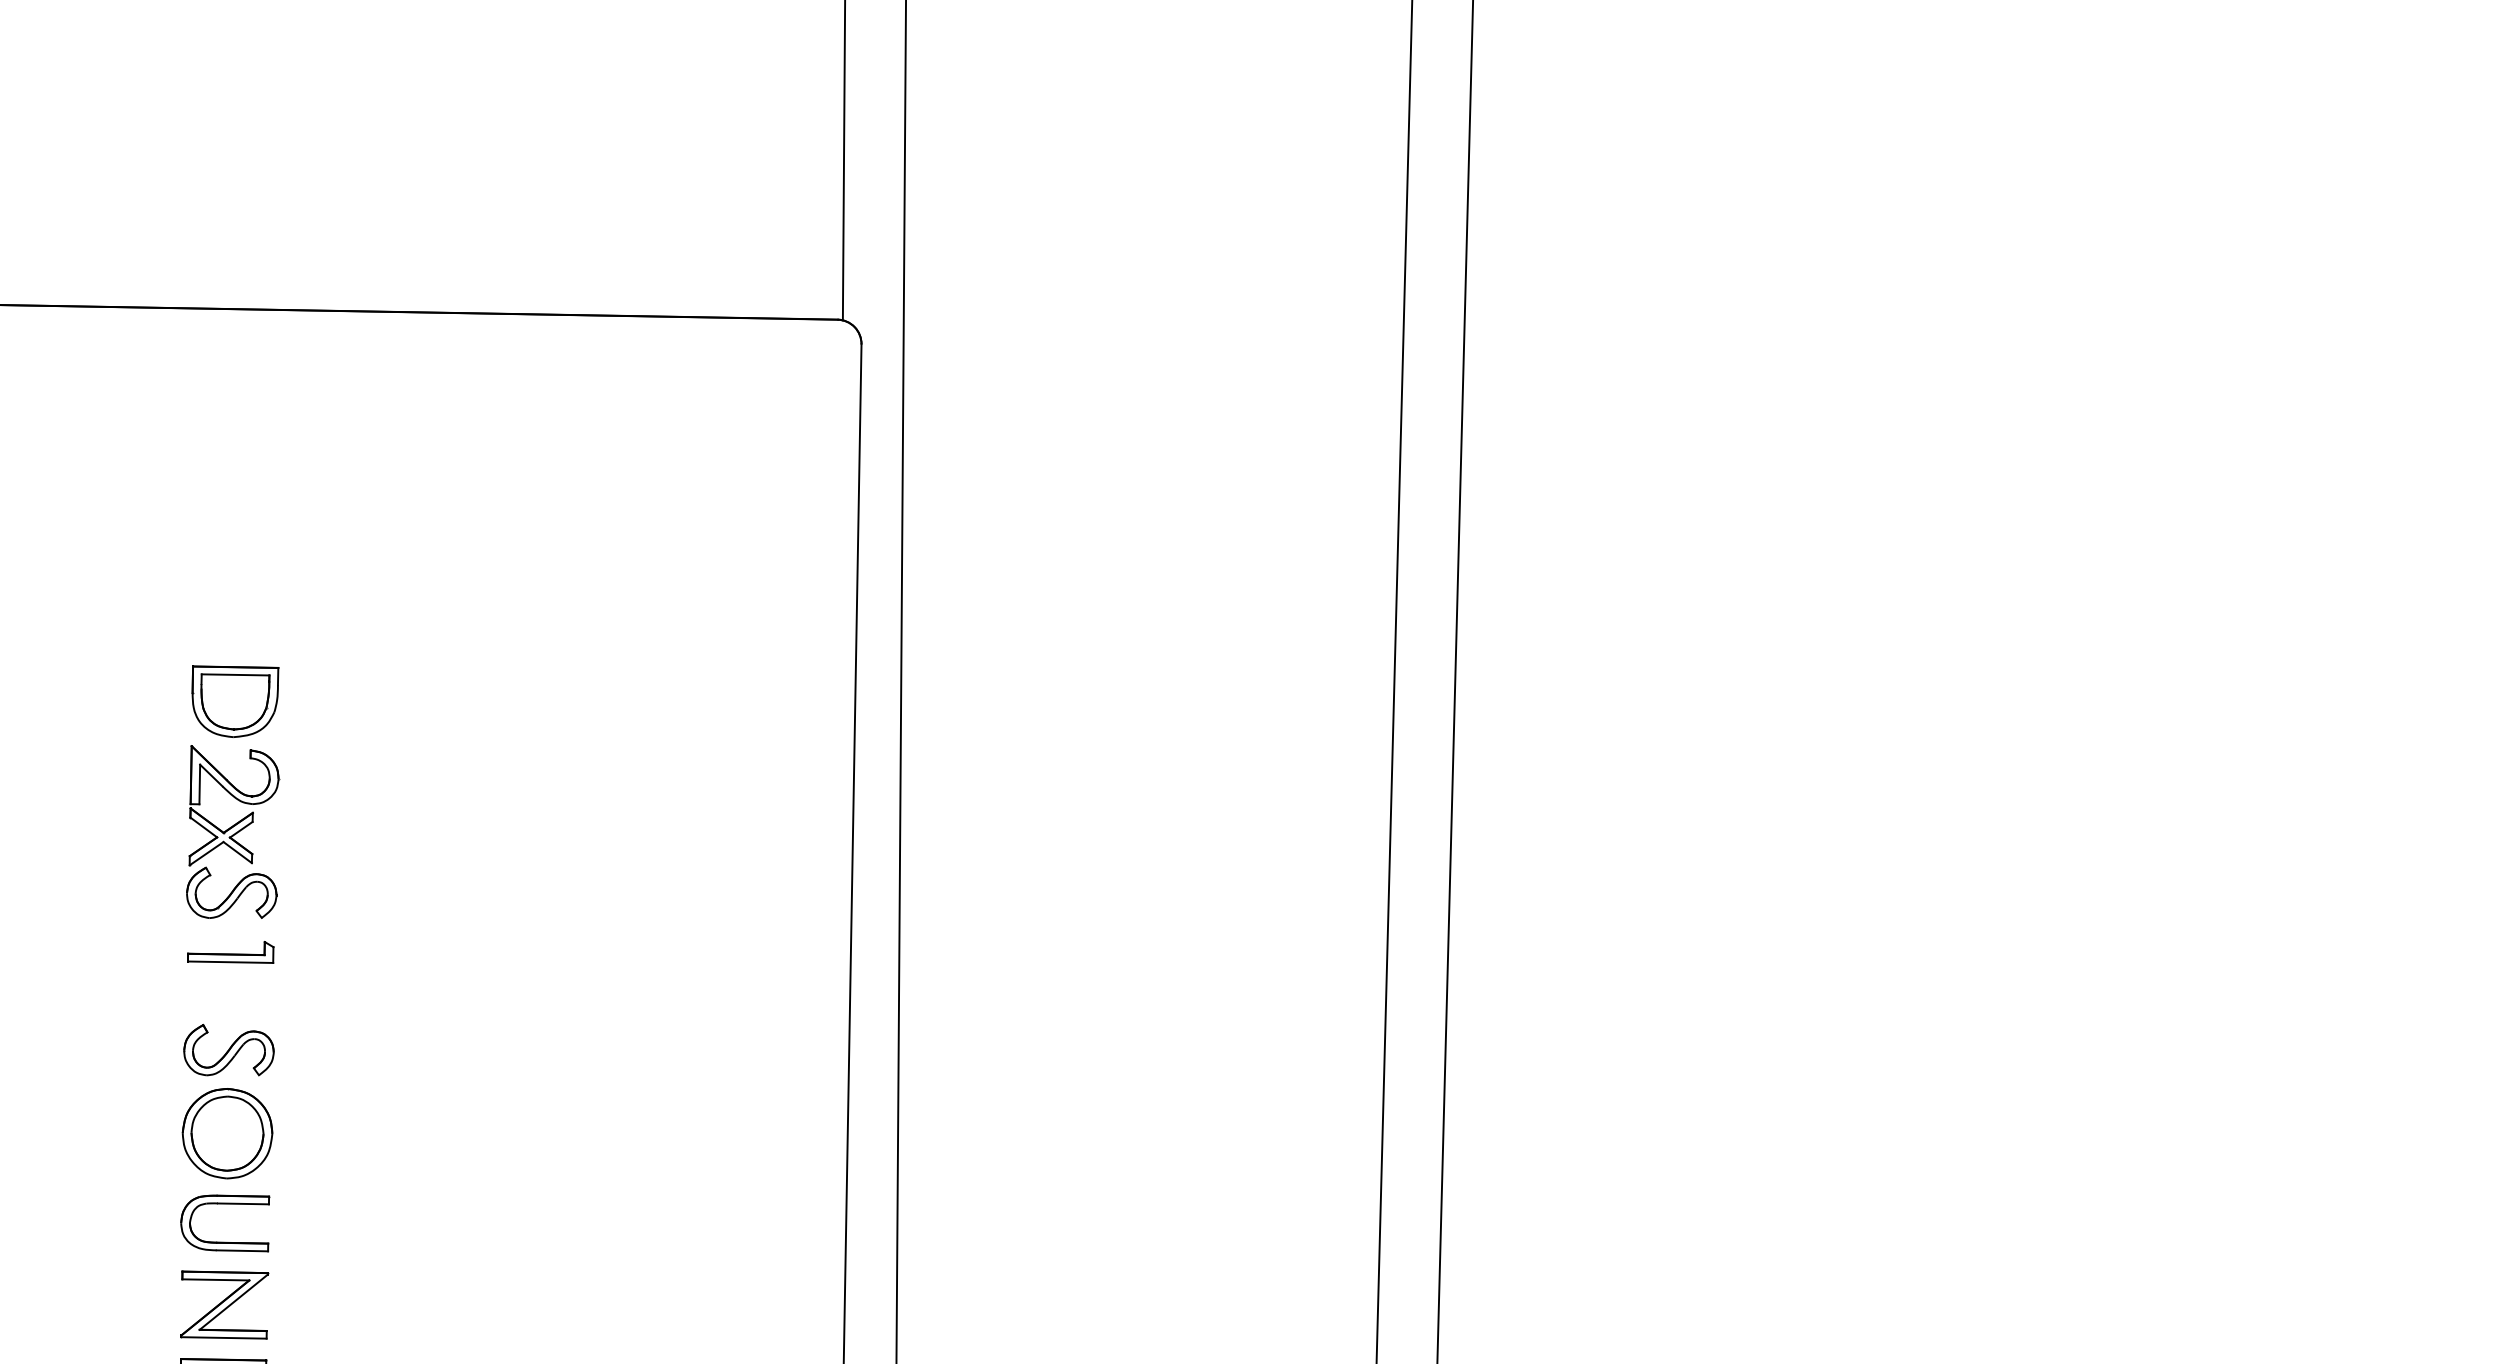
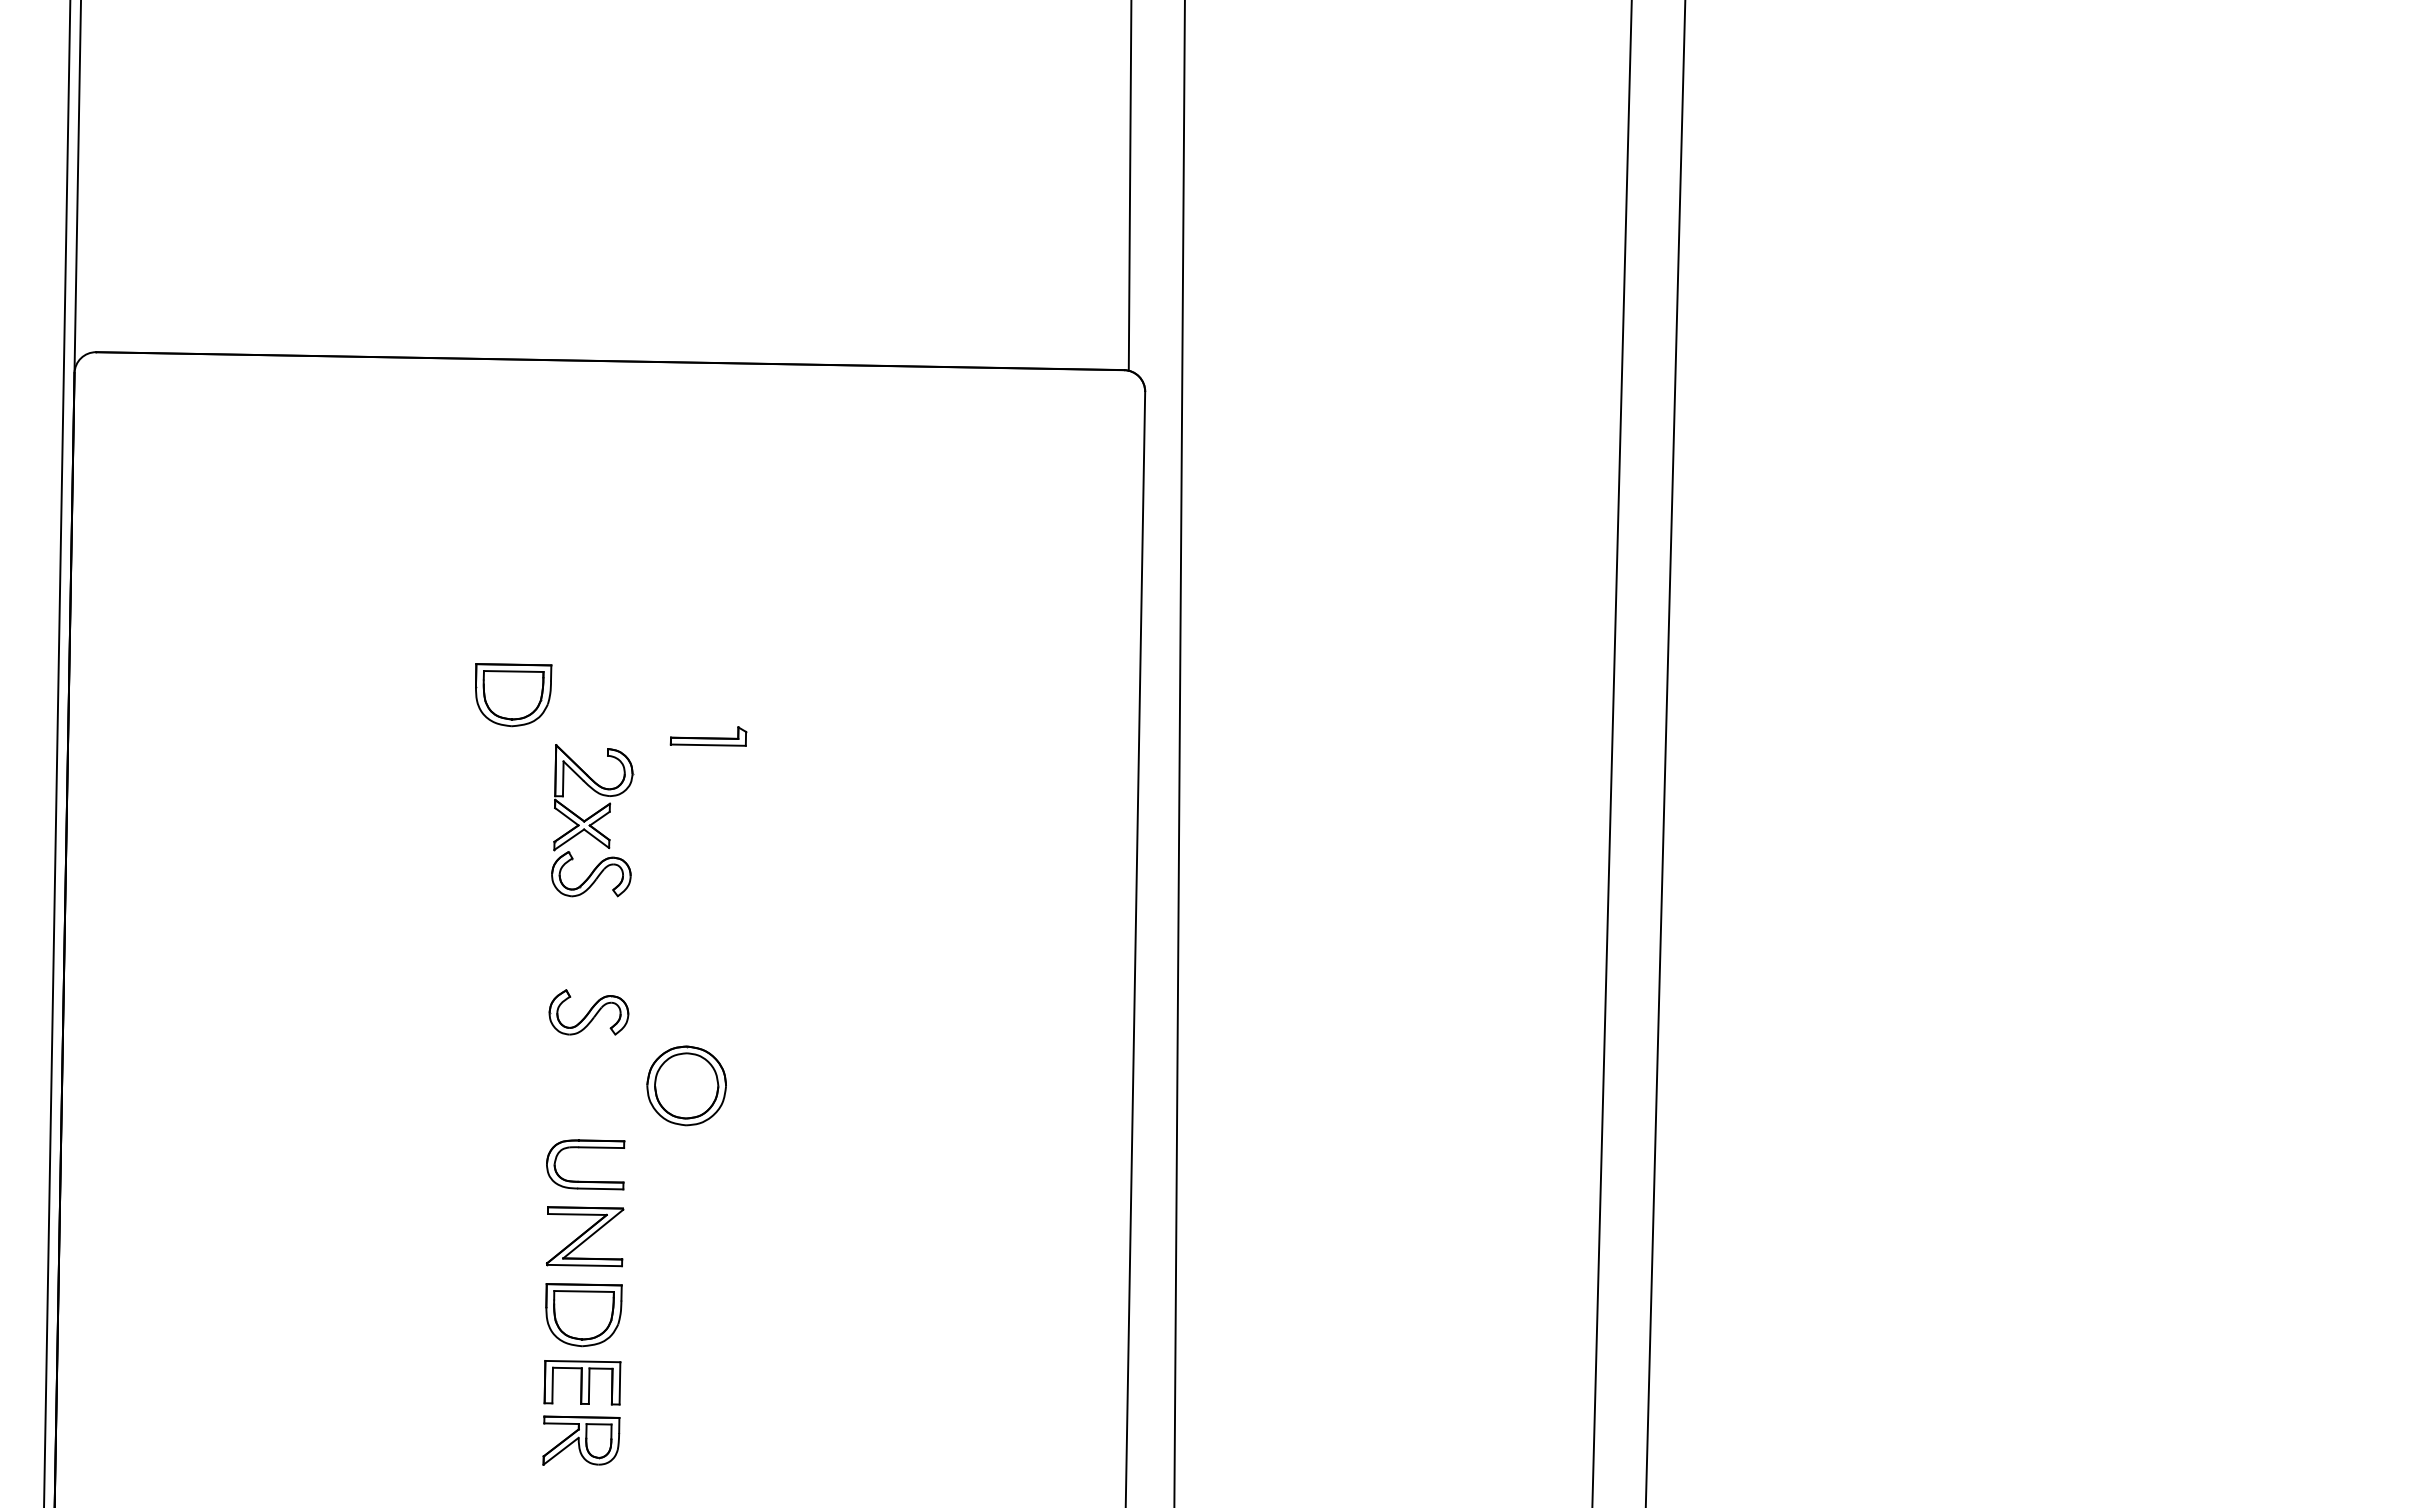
part: (235, 702) -> (513, 695), moved
part: (230, 952) -> (708, 736), moved
part: (227, 1133) -> (686, 1085), moved

